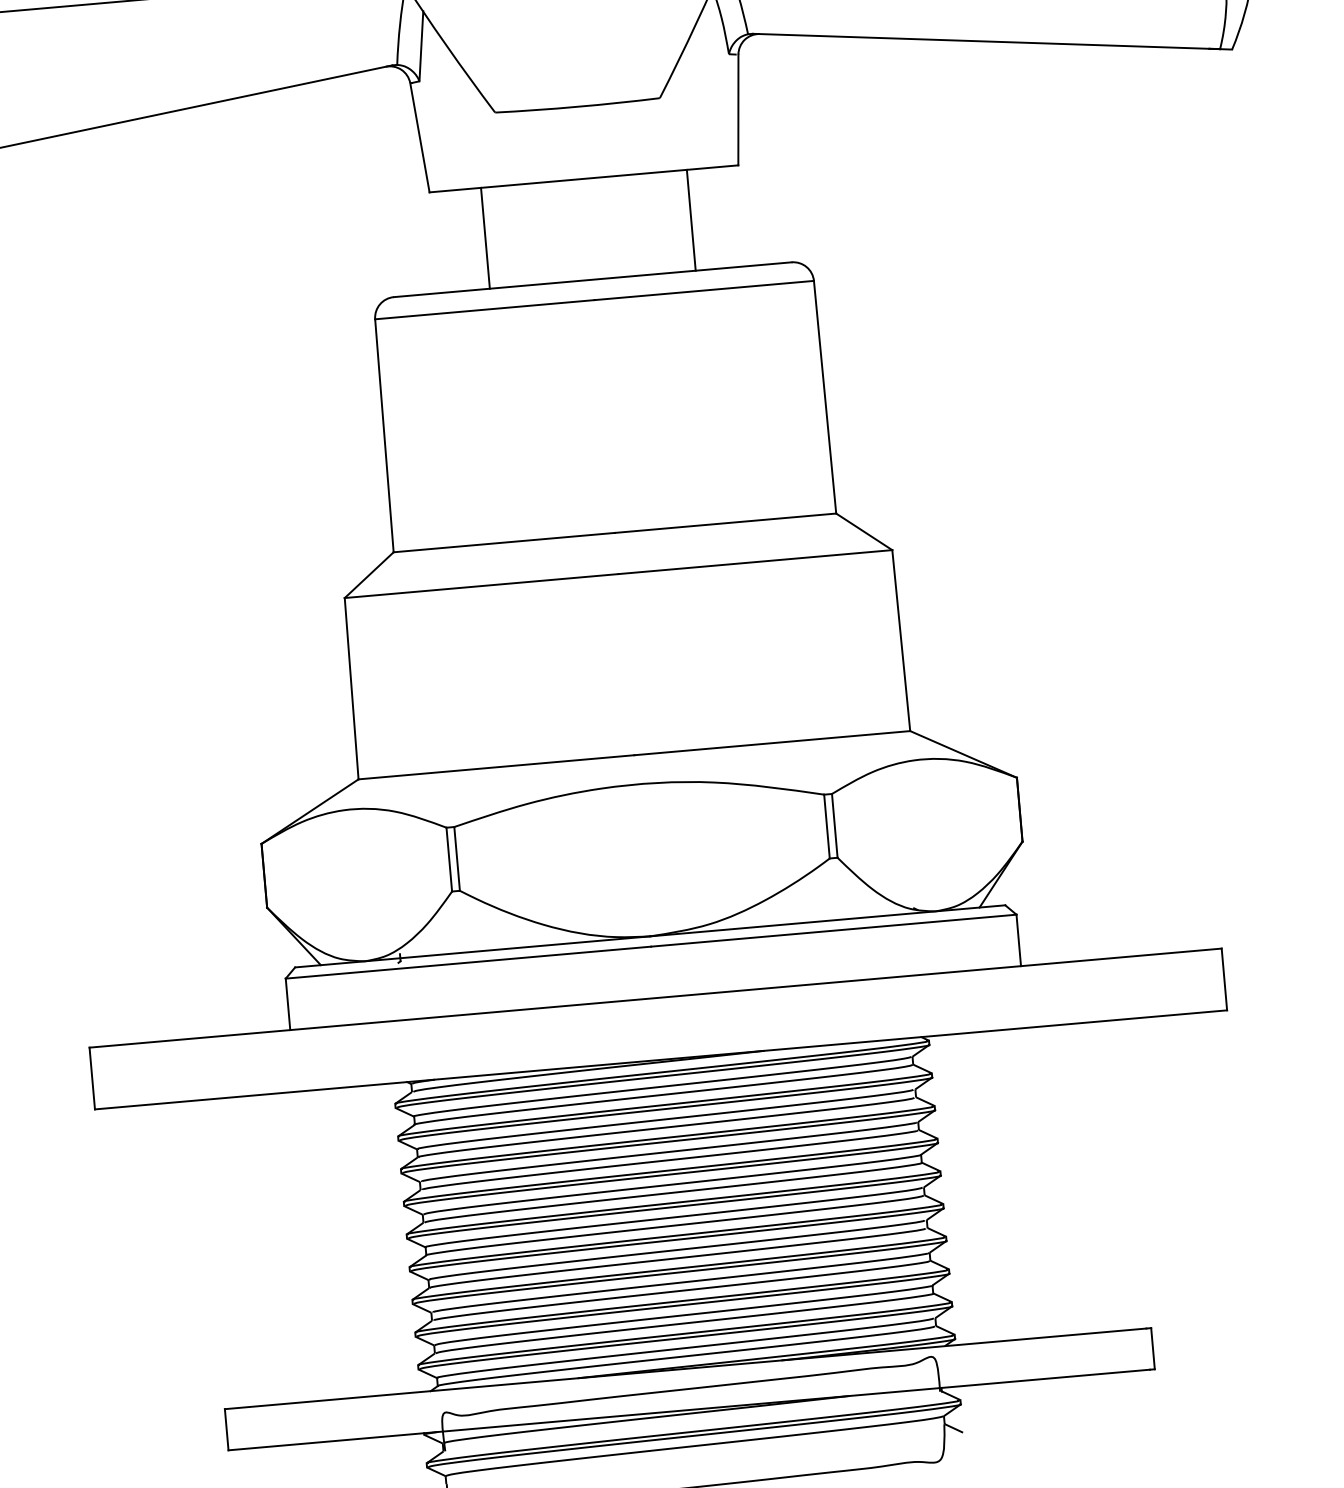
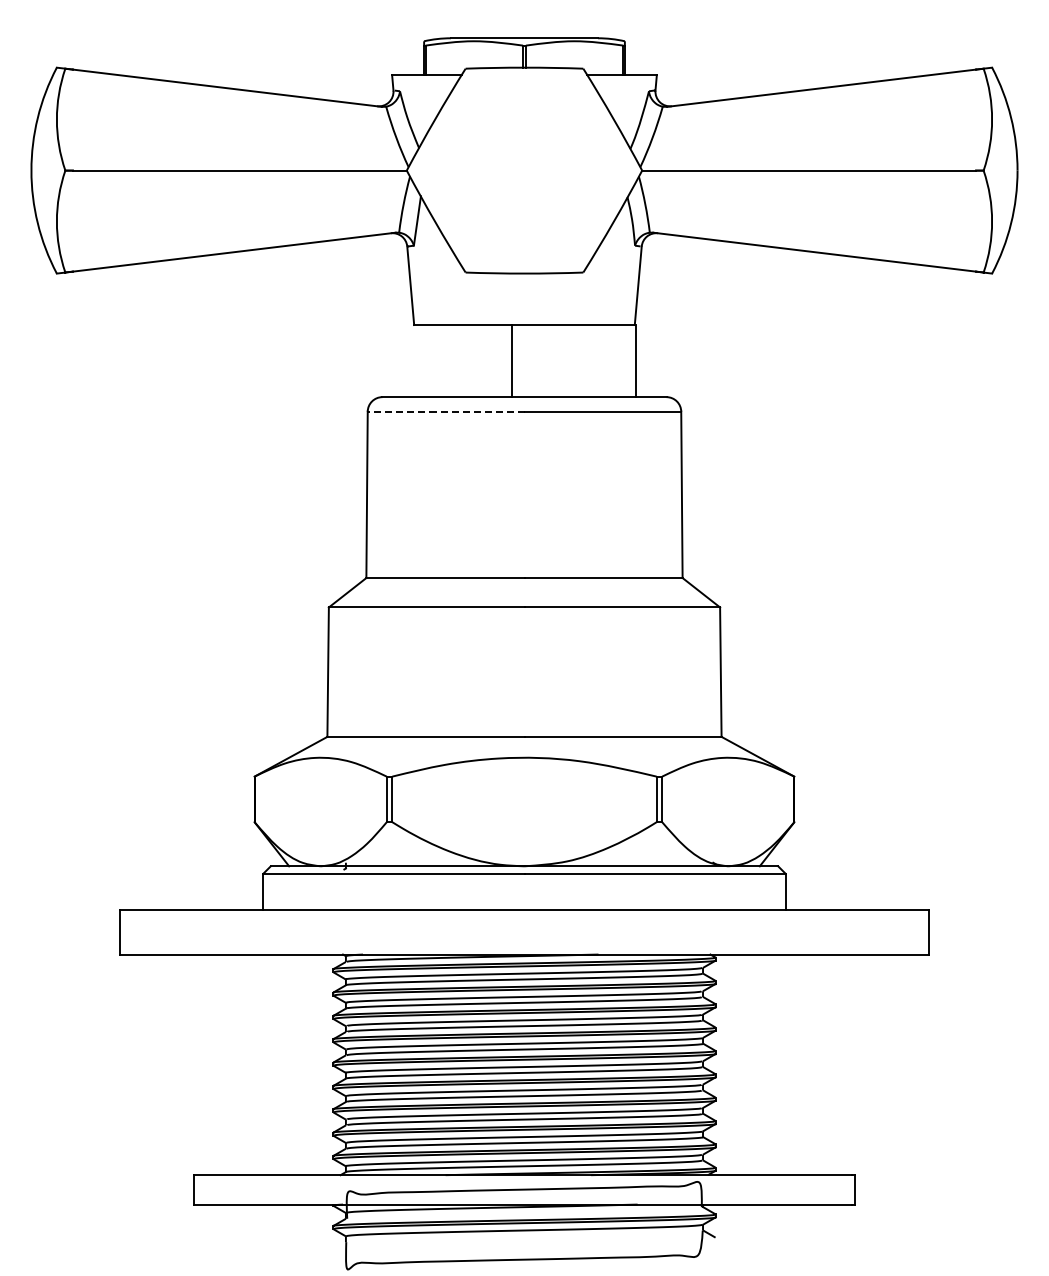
line: (691, 220) -> (636, 361), moved
line: (484, 238) -> (511, 361), moved
line: (483, 309) -> (445, 411), solid -> dashed

